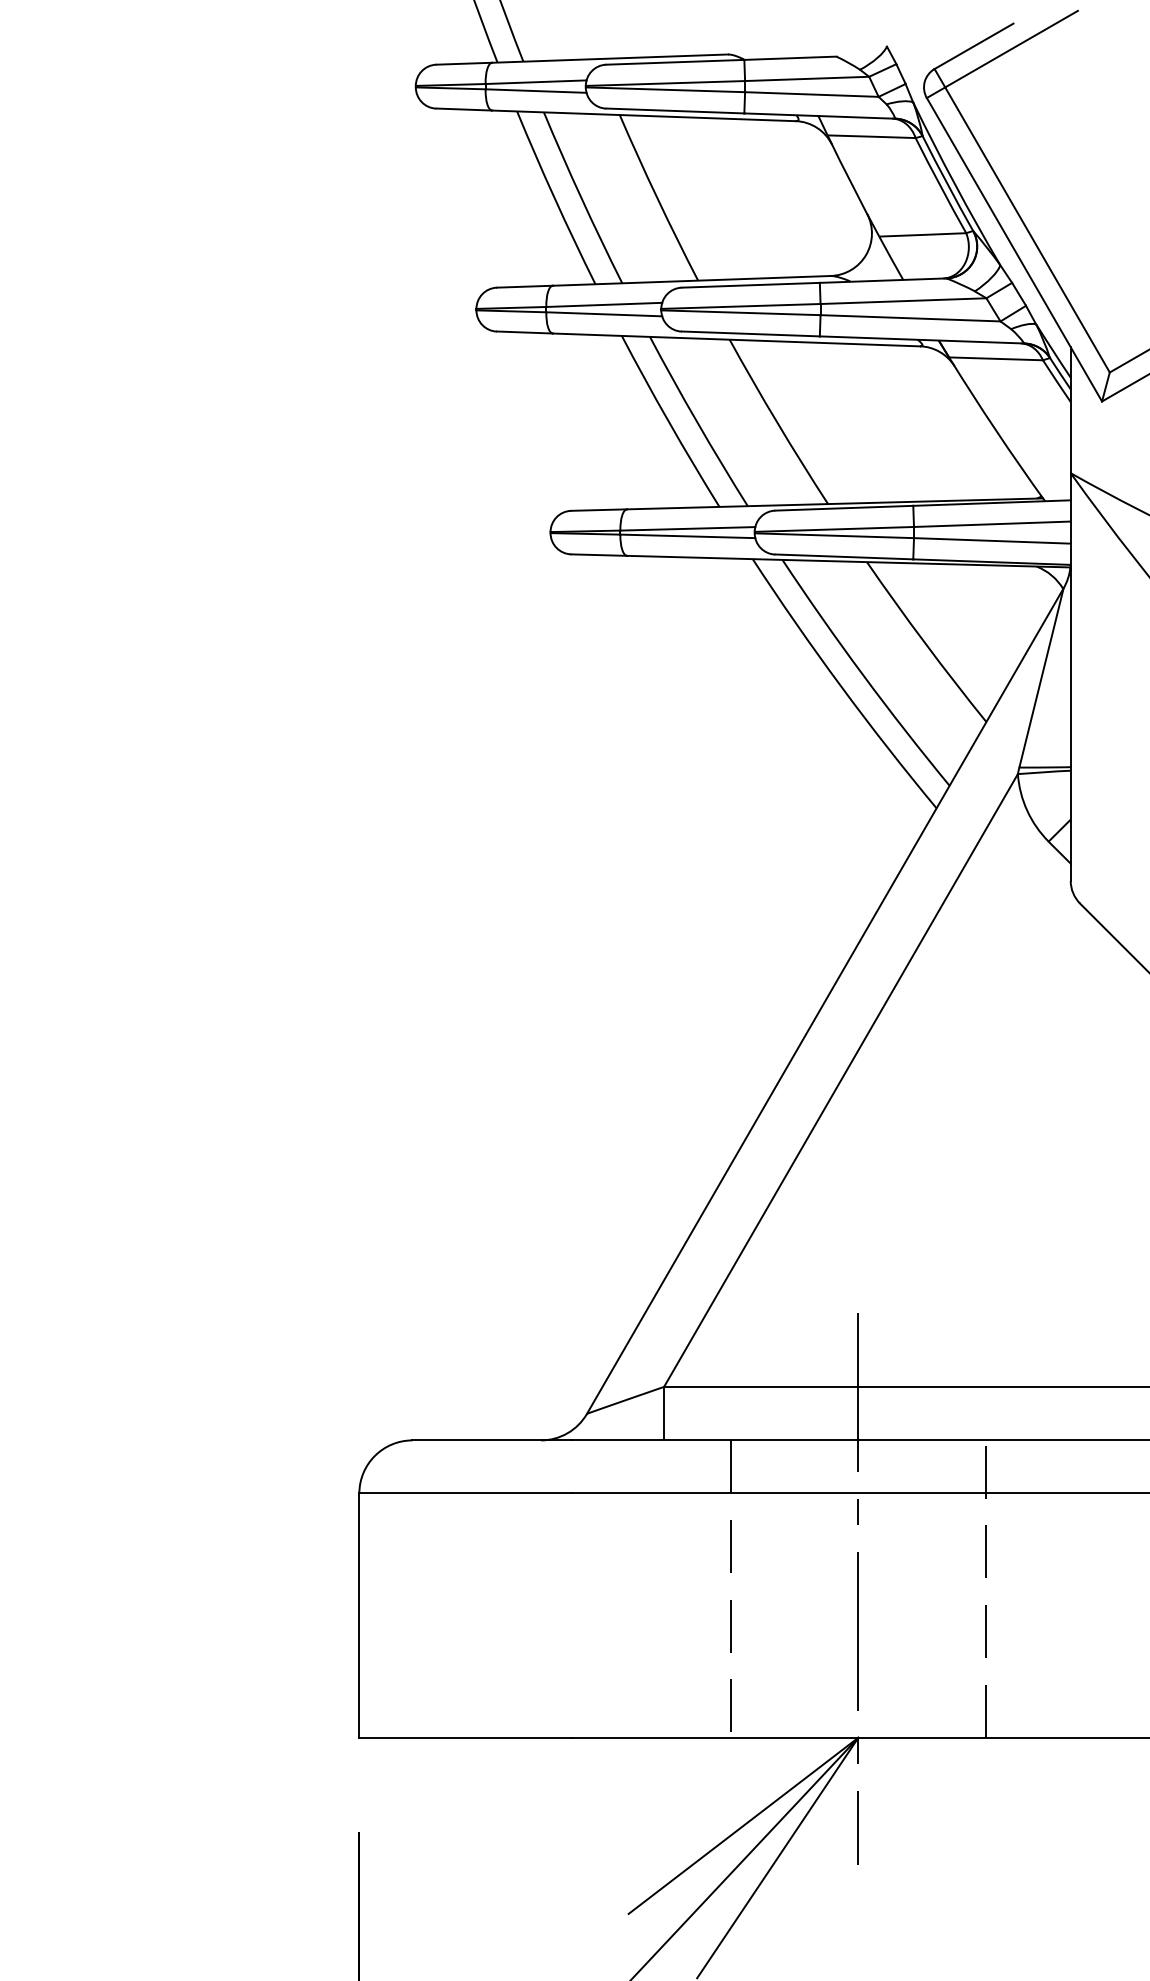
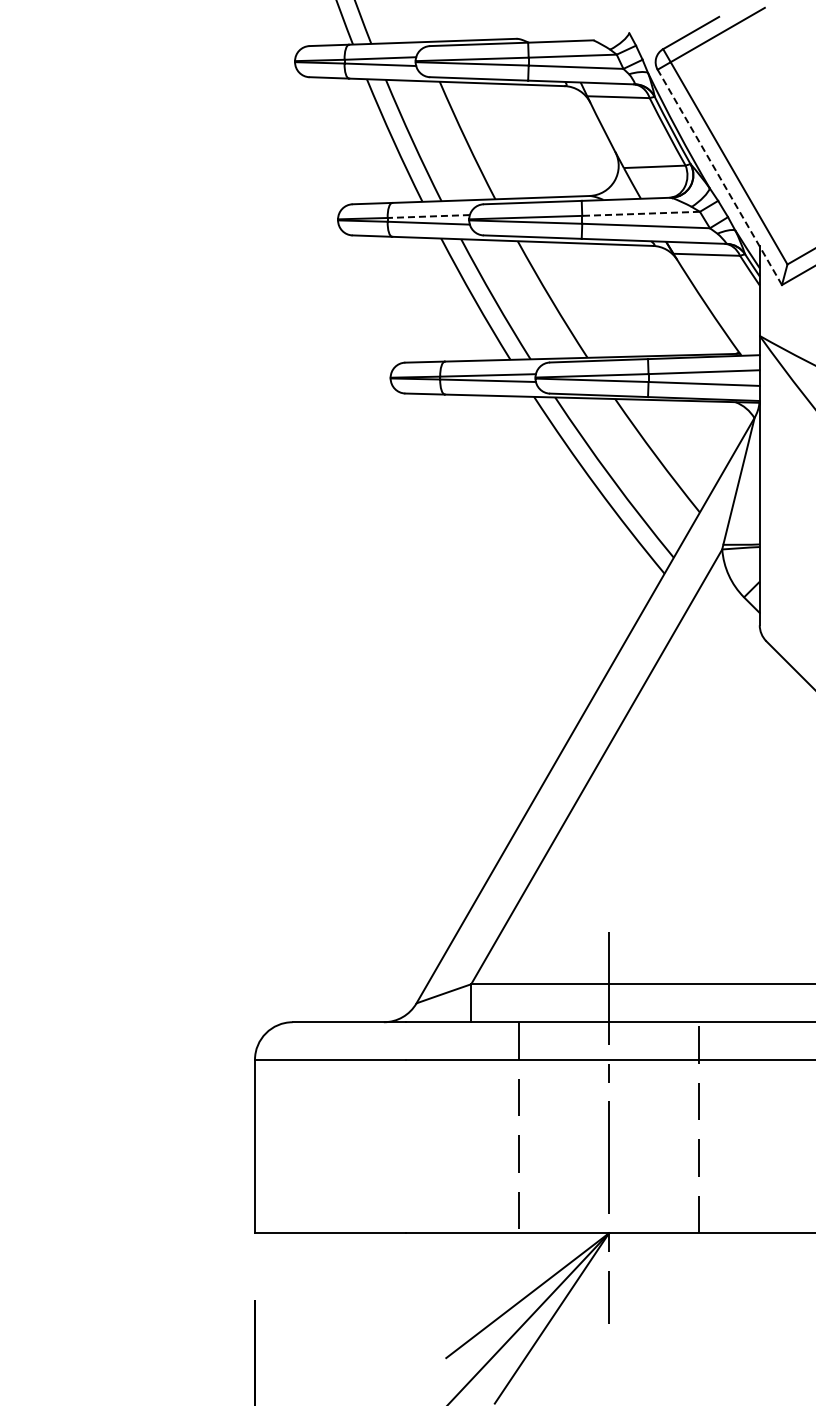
line: (1013, 248) -> (719, 176), solid -> dashed
line: (904, 300) -> (641, 213), solid -> dashed
line: (603, 304) -> (428, 216), solid -> dashed

